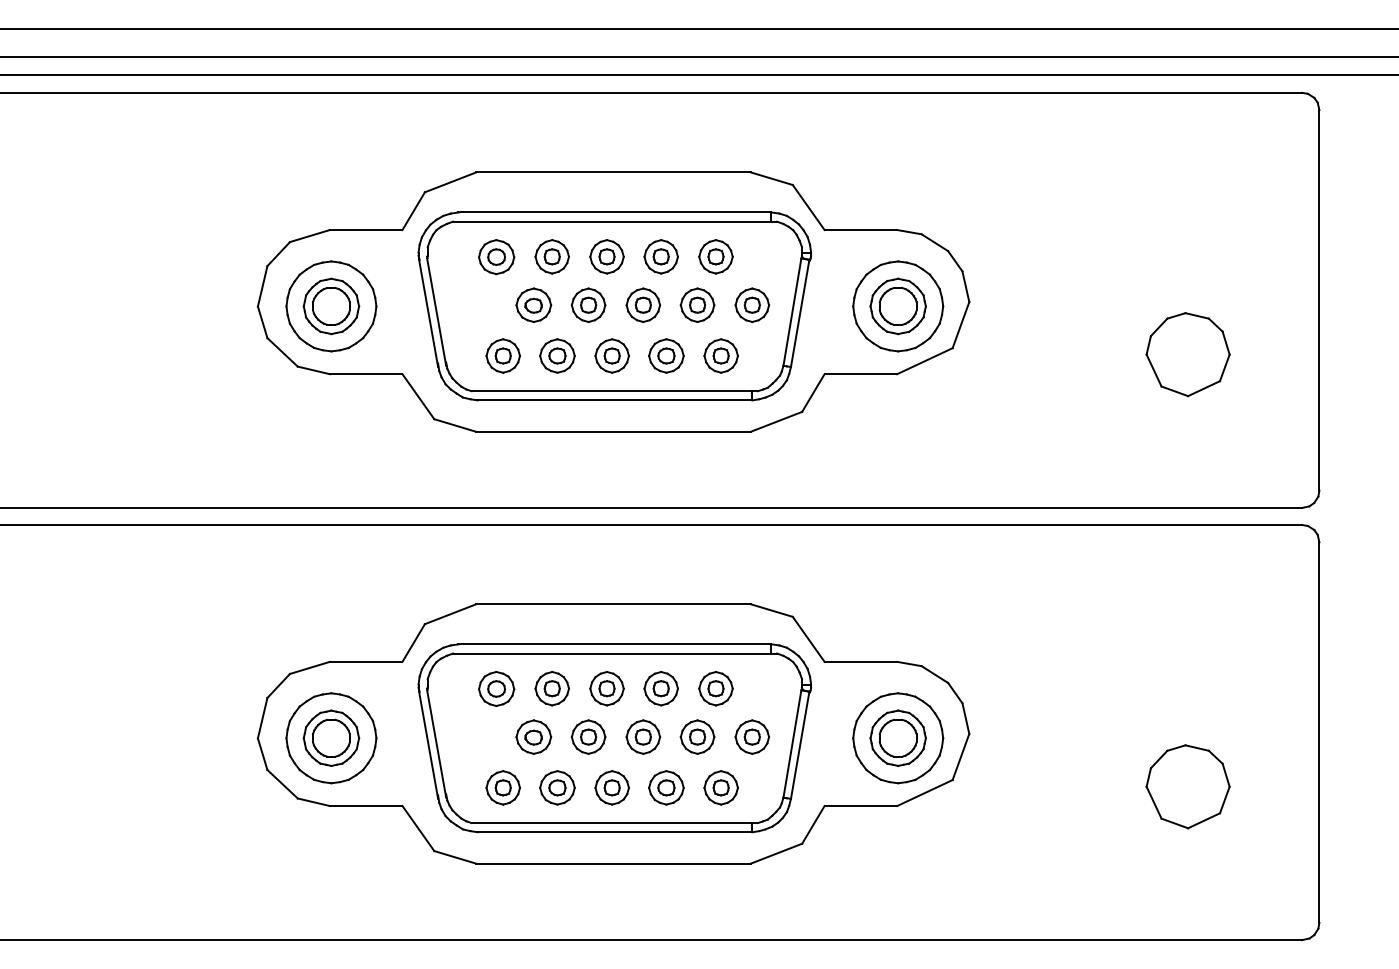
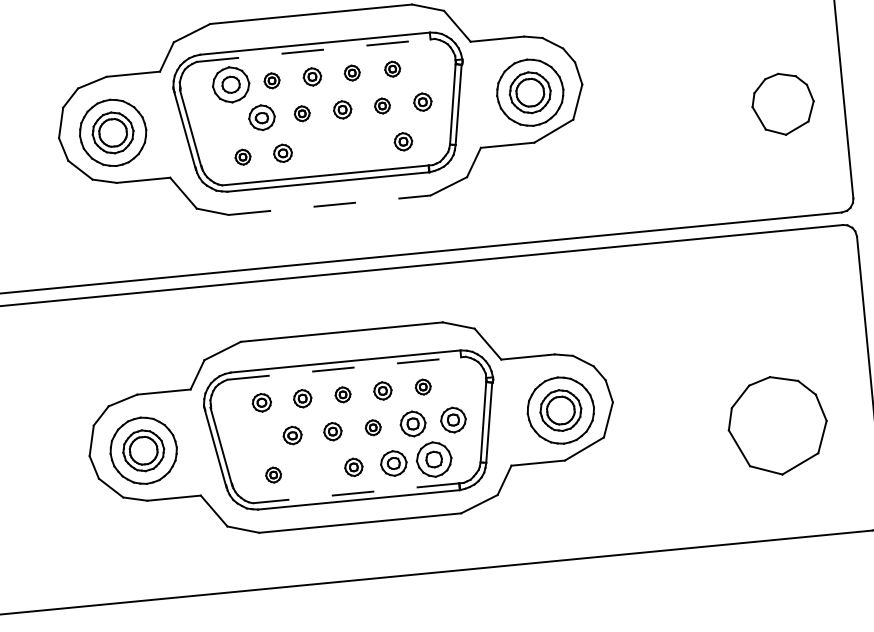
line: (611, 221) -> (313, 50), solid -> dashed
part: (551, 256) -> (271, 80), size x0.6
part: (606, 256) -> (312, 76), size x0.7
part: (660, 256) -> (351, 72), size x0.6
part: (715, 256) -> (392, 68), size x0.6
part: (496, 257) -> (231, 85), size x1.4
part: (588, 304) -> (302, 113), size x0.6
part: (643, 304) -> (342, 109), size x0.7
part: (697, 304) -> (382, 105), size x0.6
part: (752, 304) -> (422, 101), size x0.7
part: (1187, 354) -> (782, 104), moved
part: (502, 355) -> (242, 156), size x0.6
part: (557, 355) -> (283, 153), size x0.7
part: (611, 355) -> (322, 149), removed
part: (666, 355) -> (363, 145), removed
part: (720, 355) -> (402, 141), size x0.7
line: (614, 431) -> (330, 204), solid -> dashed
line: (611, 653) -> (343, 368), solid -> dashed
part: (496, 688) -> (261, 402), size x0.7
part: (551, 688) -> (302, 398), size x0.7
part: (606, 688) -> (342, 394), size x0.6
part: (660, 688) -> (382, 390), size x0.7
part: (715, 688) -> (422, 386), size x0.6
part: (533, 736) -> (292, 435), size x0.7
part: (588, 736) -> (332, 431), size x0.7
part: (643, 736) -> (373, 427), size x0.6
part: (1187, 786) -> (777, 425), size x1.6
part: (502, 787) -> (273, 474), size x0.6
part: (557, 787) -> (313, 470), removed
part: (611, 787) -> (353, 467), size x0.7
part: (720, 787) -> (433, 459), size x1.4
line: (611, 823) -> (355, 493), solid -> dashed

